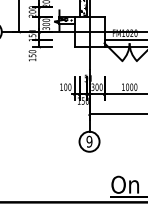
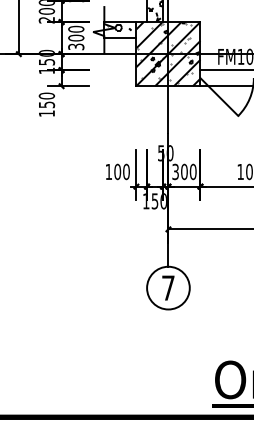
hatch: (89, 31) -> (168, 53), added
text: (89, 141) -> (168, 287), 9 -> 7

